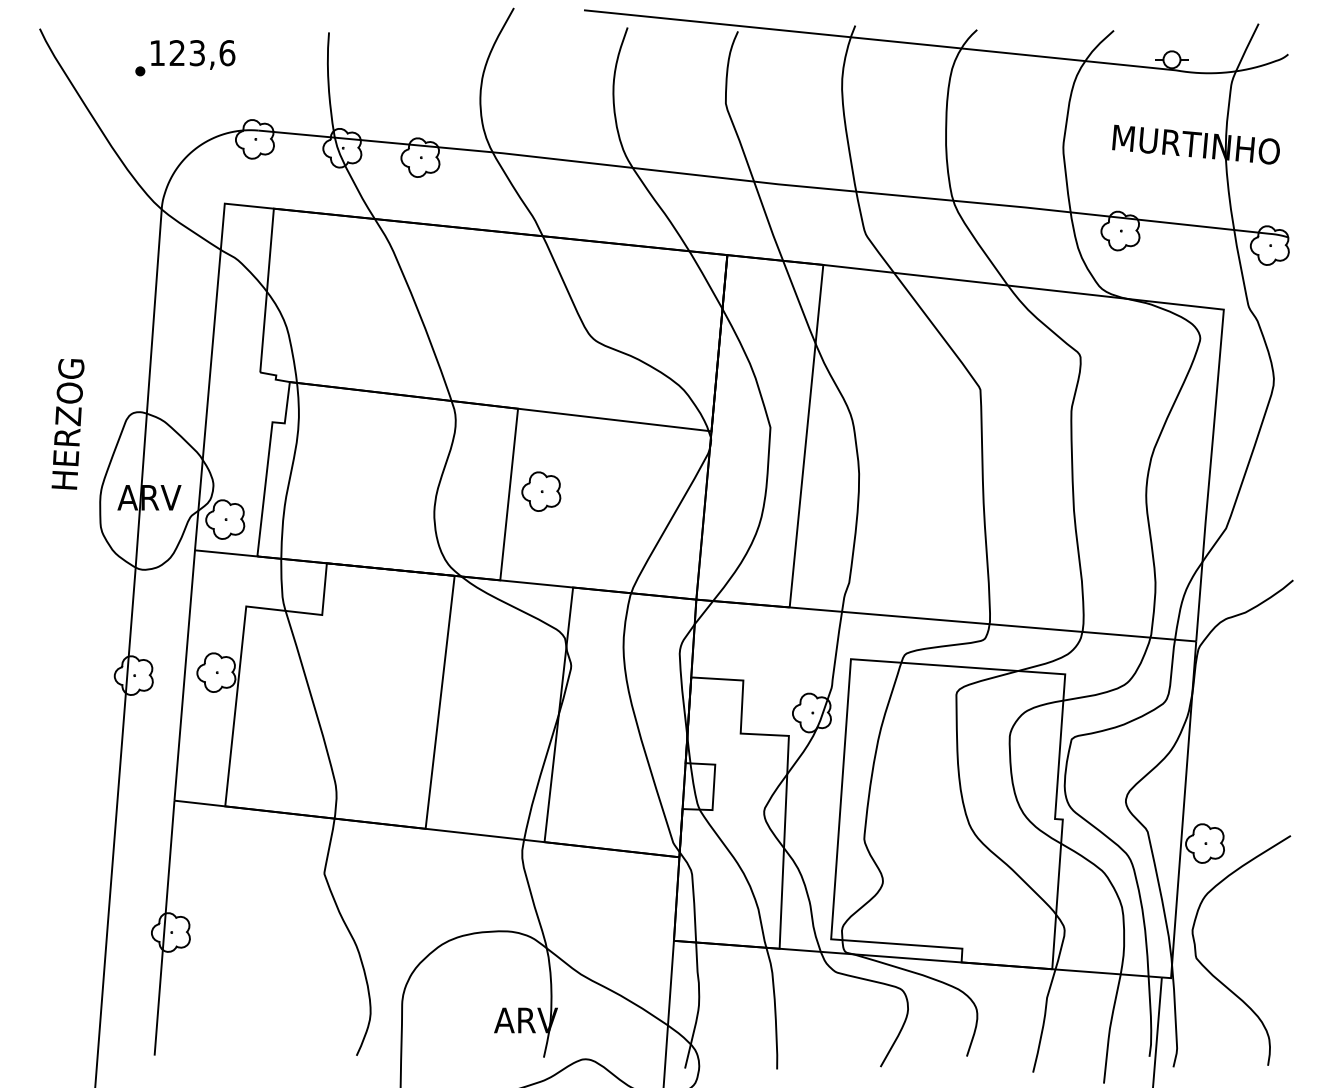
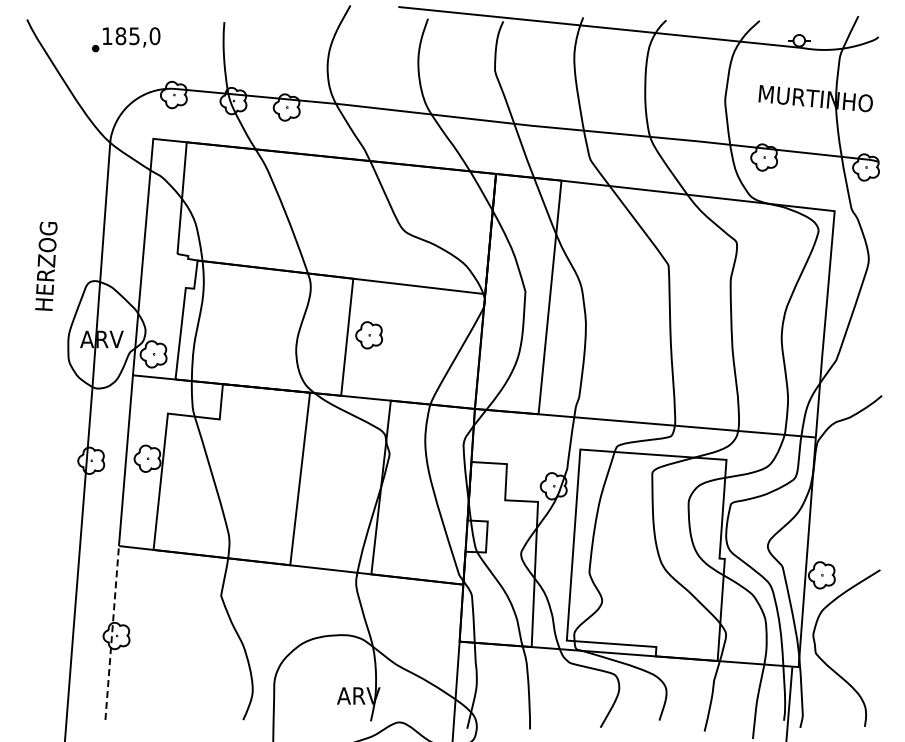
text: (201, 53) -> (137, 36), 123,6 -> 185,0
text: (68, 424) -> (46, 266), moved
line: (164, 927) -> (112, 632), solid -> dashed

